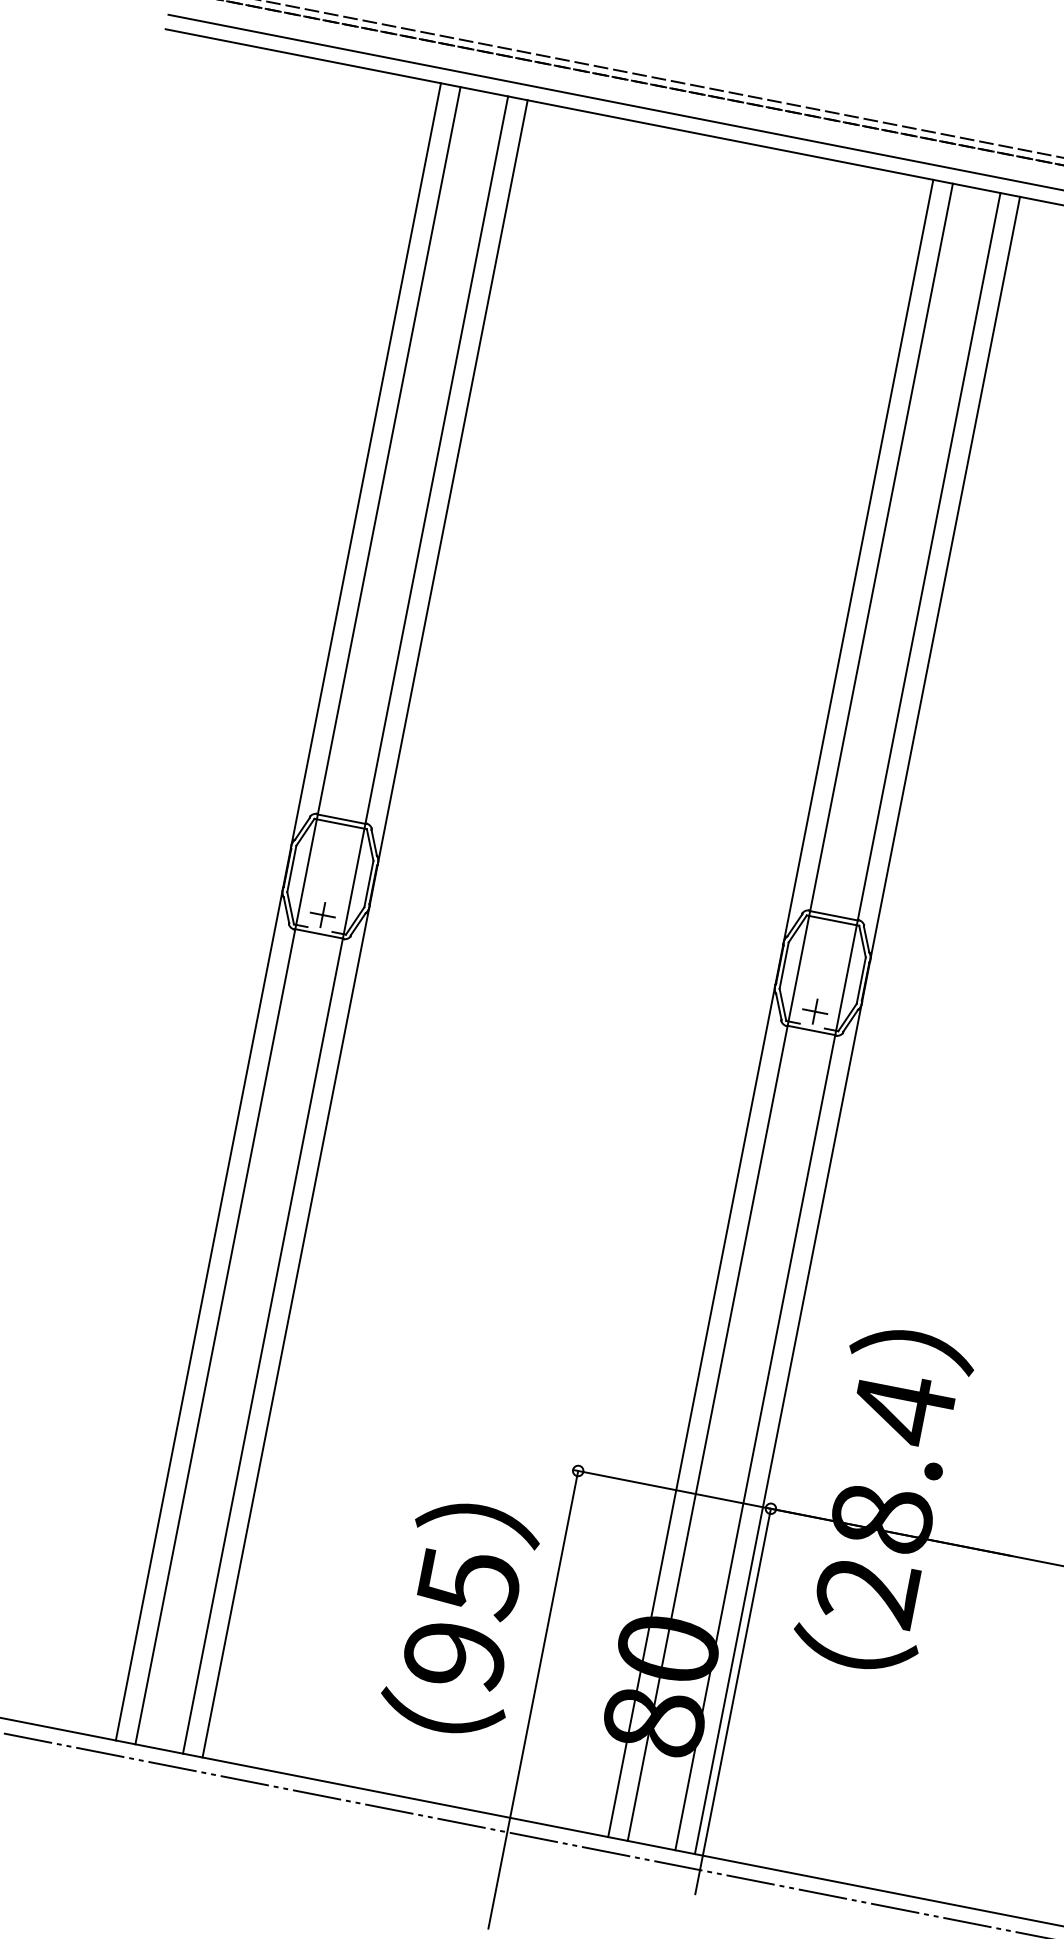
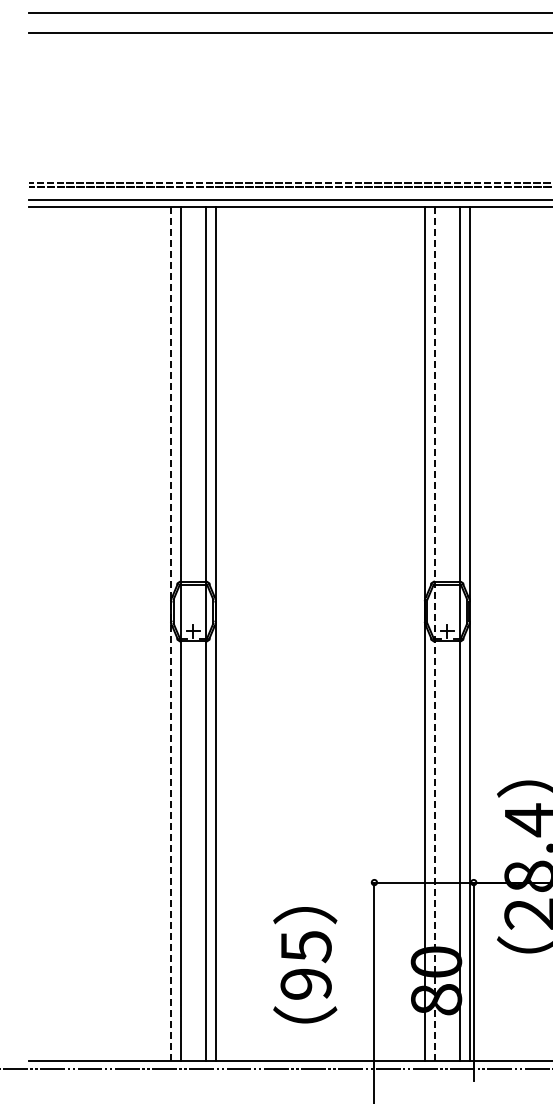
line: (279, 912) -> (171, 634), solid -> dashed
line: (791, 1013) -> (435, 634), solid -> dashed
text: (460, 1619) -> (305, 965), moved

